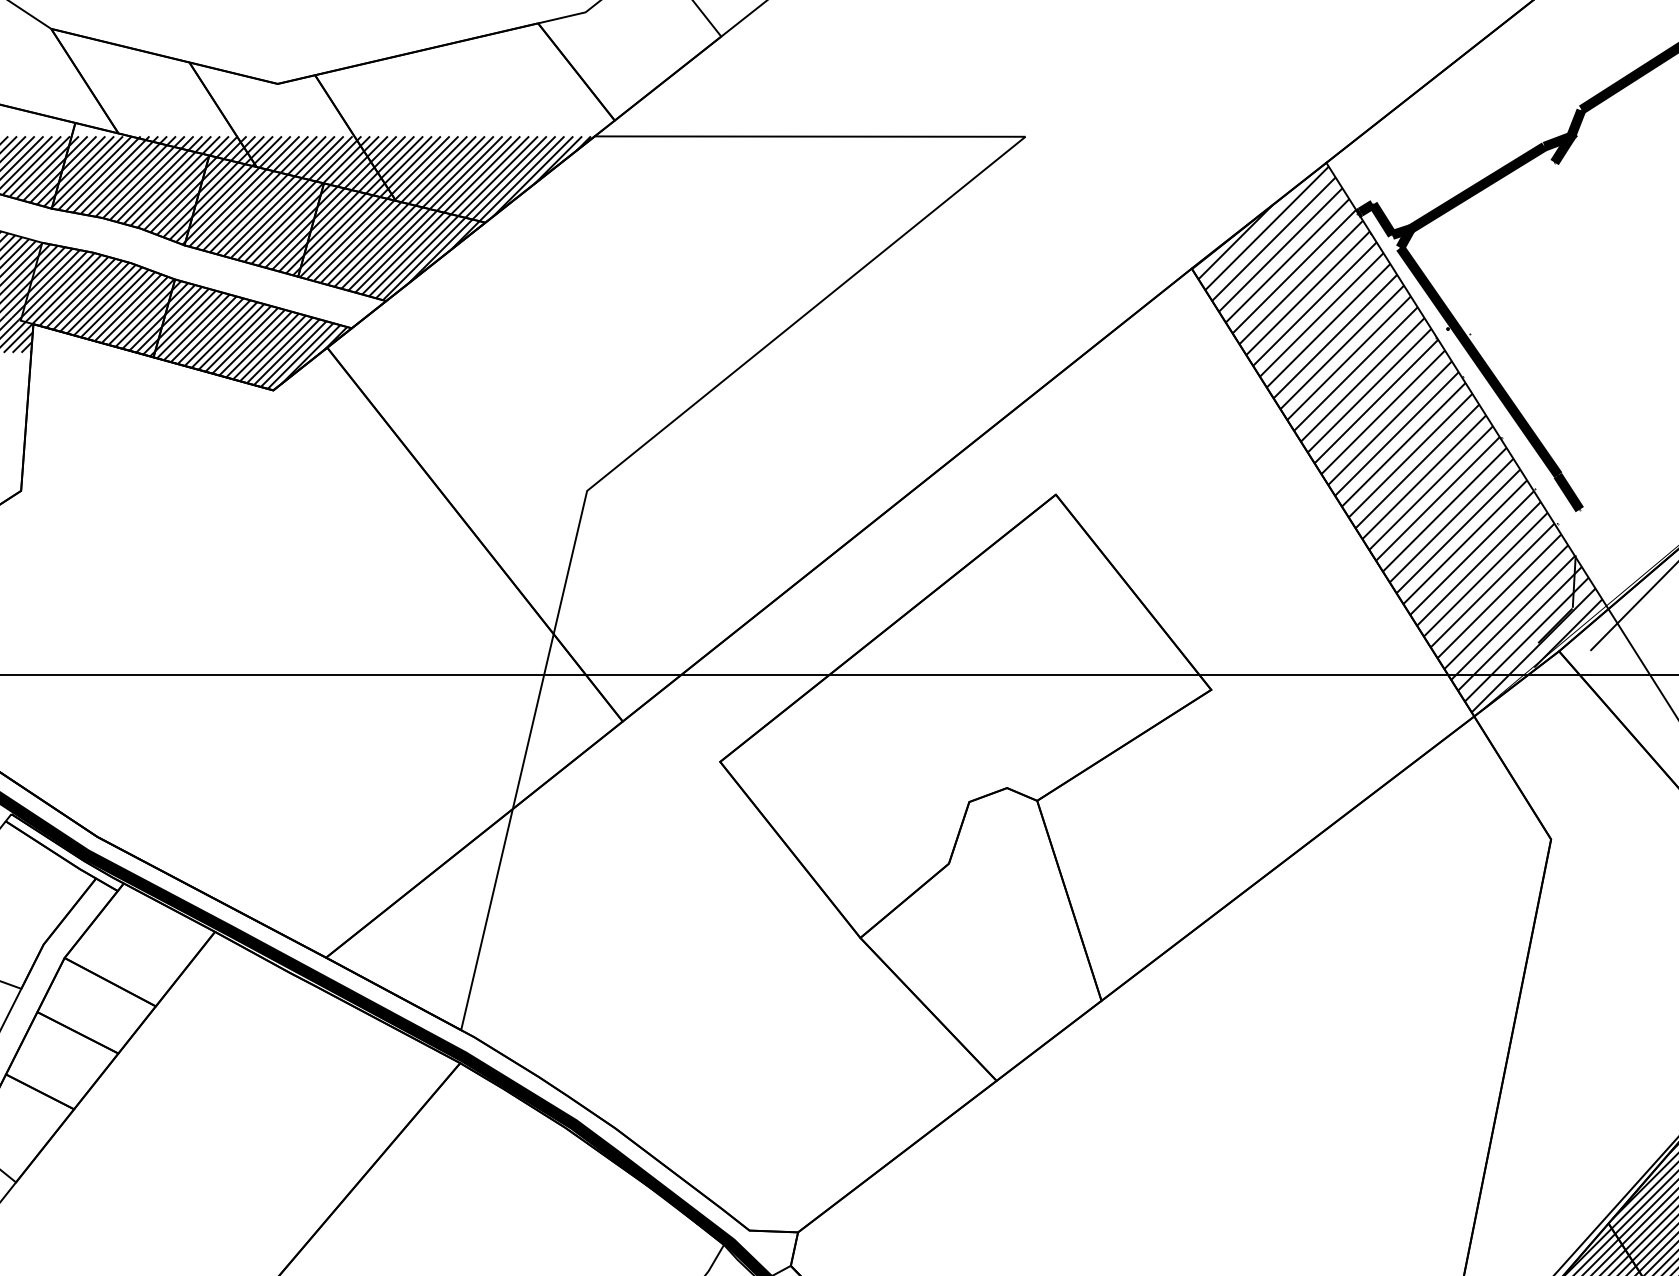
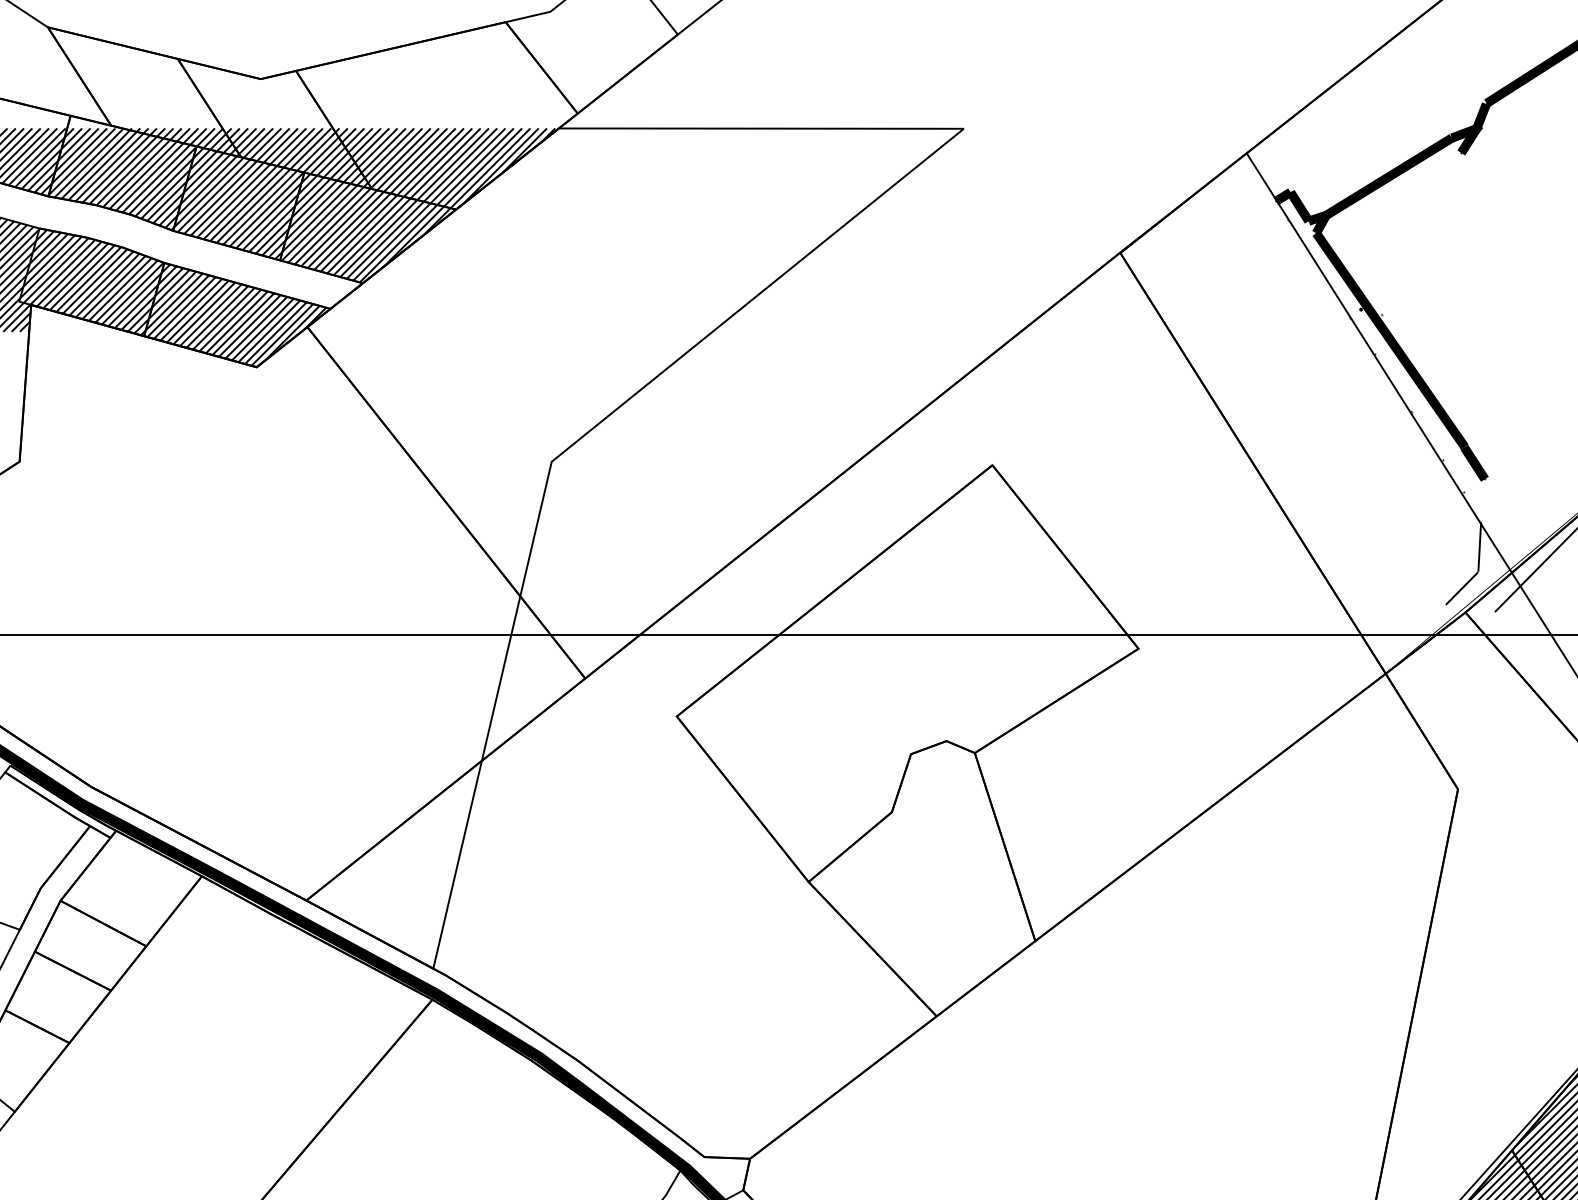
hatch: (1400, 438) -> (1316, 412), removed

